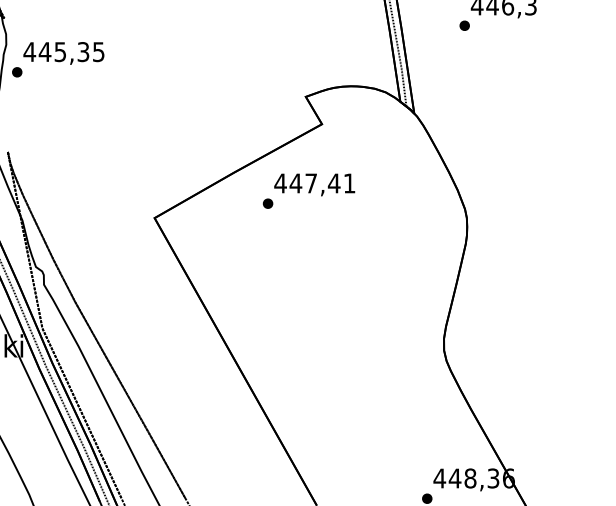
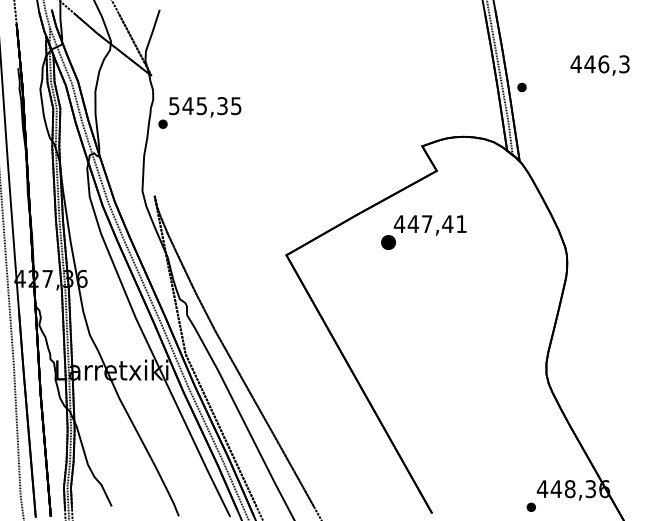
part: (464, 25) -> (521, 87), moved
text: (28, 52) -> (173, 106), 445,35 -> 545,35
part: (267, 202) -> (387, 241), size x1.6

